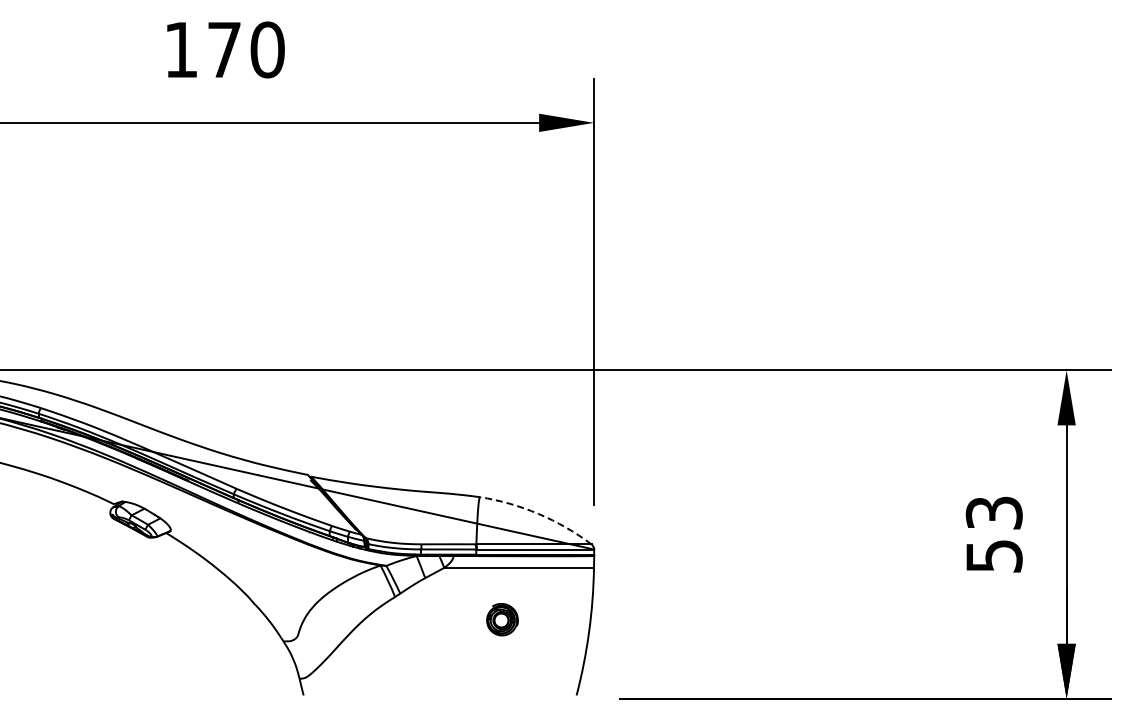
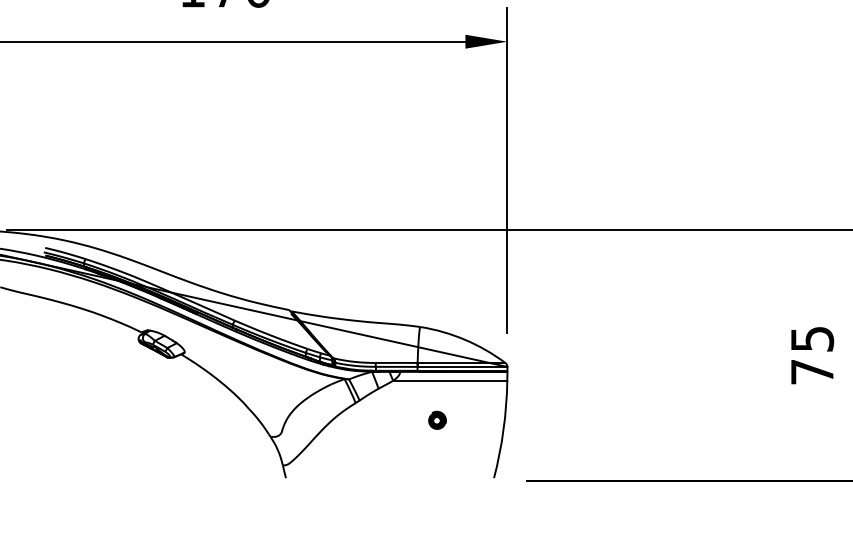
arc: (538, 513) -> (464, 339), dashed -> solid
text: (993, 534) -> (811, 355), 53 -> 75
part: (502, 619) -> (437, 420), size x0.71

